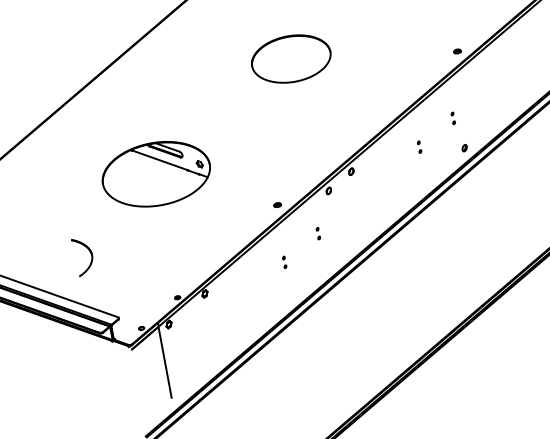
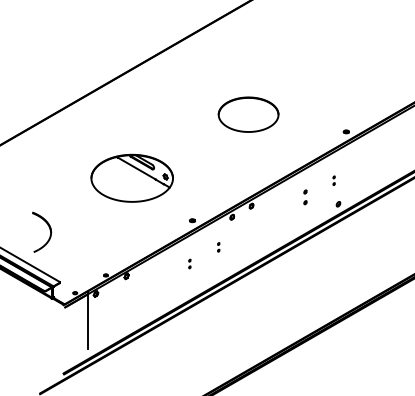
part: (291, 58) -> (248, 114), moved
part: (418, 147) -> (304, 197), size x1.6
part: (155, 173) -> (131, 177), moved
part: (83, 255) -> (42, 231), size x1.4

